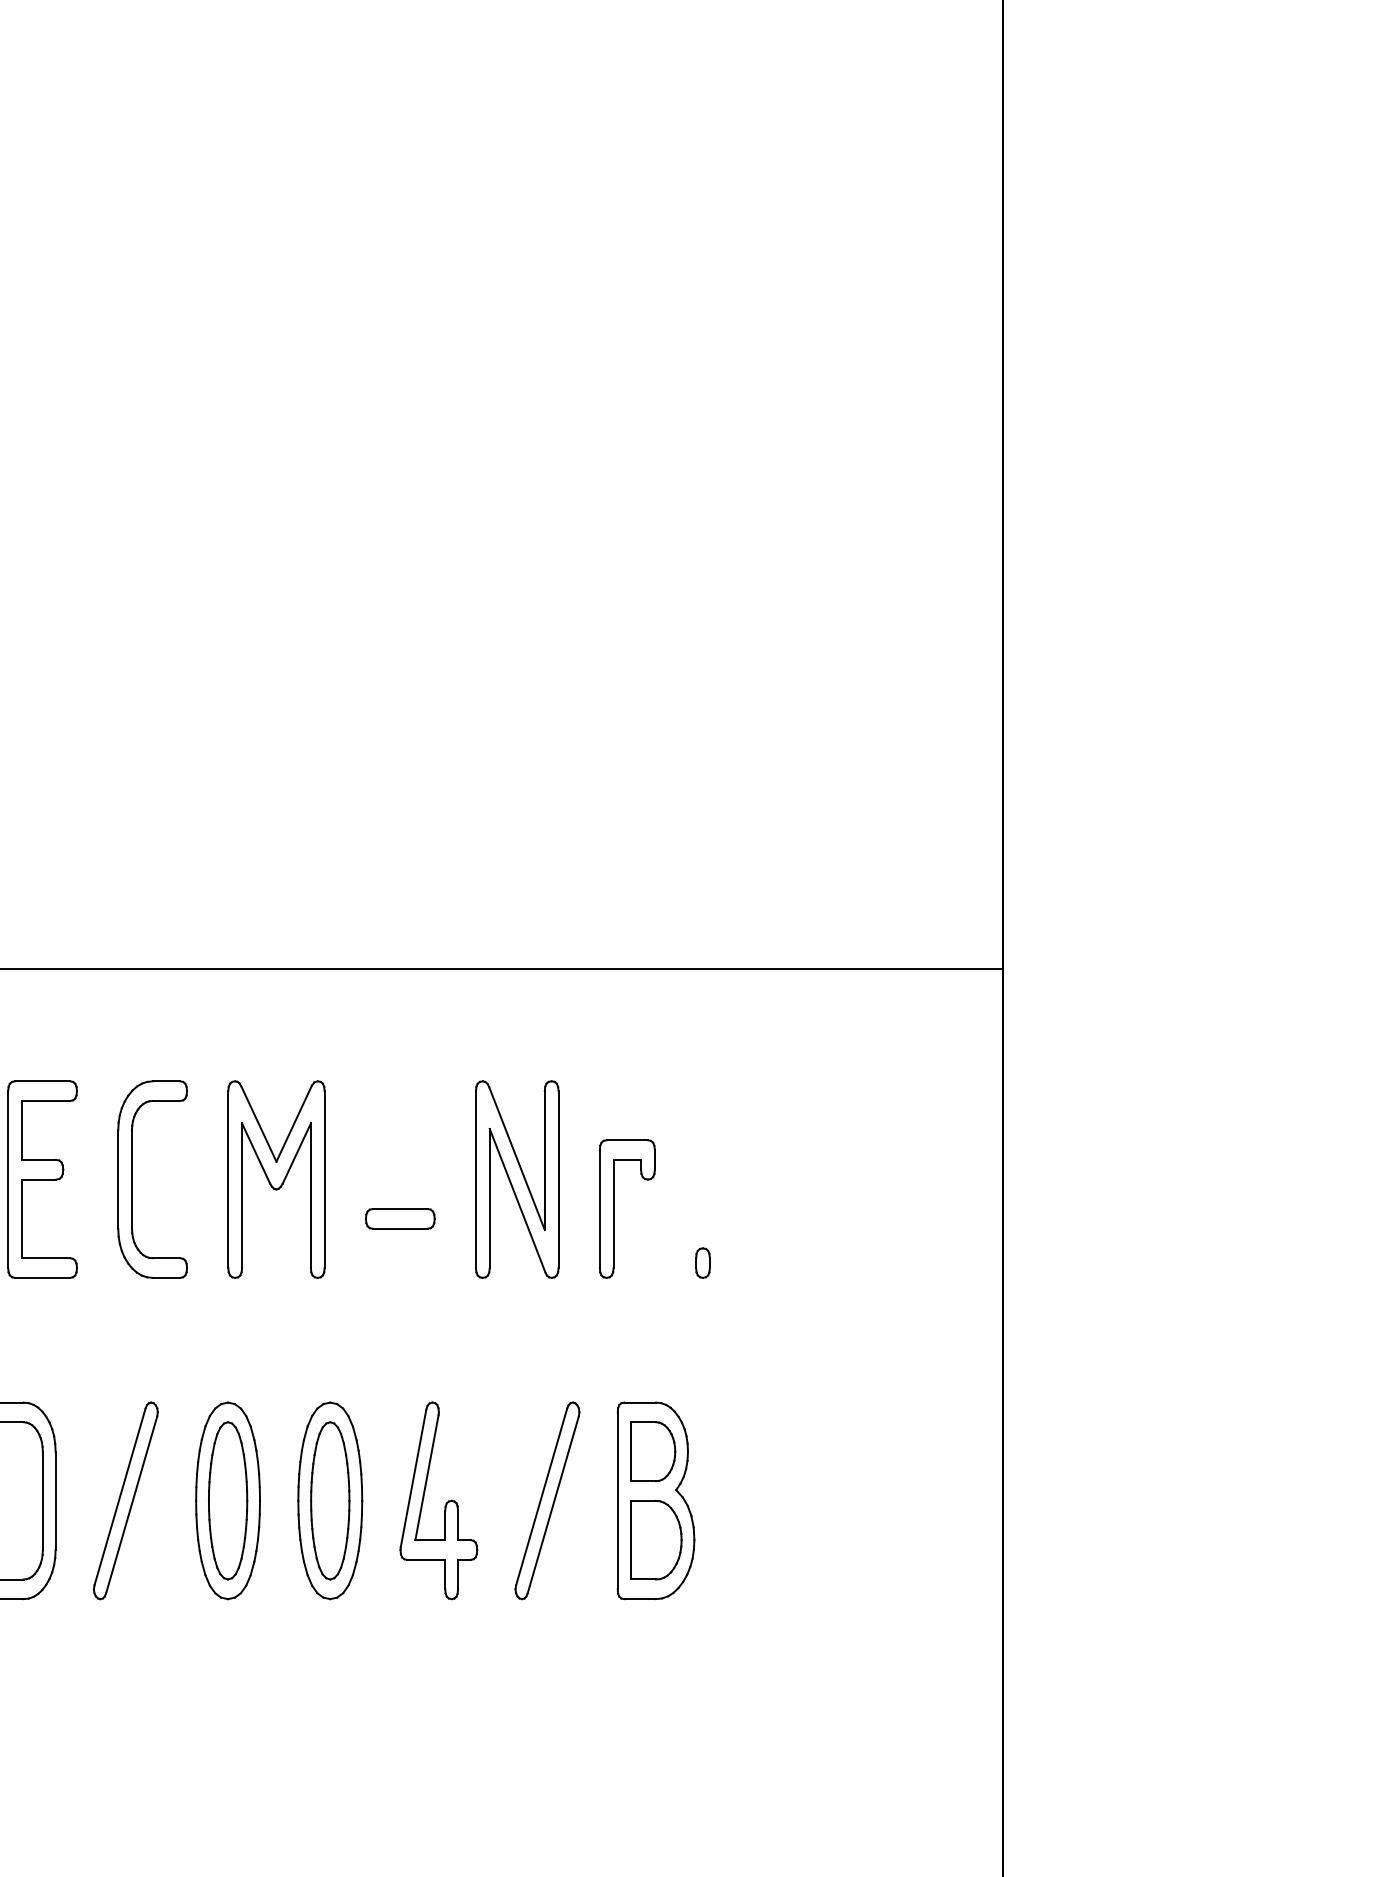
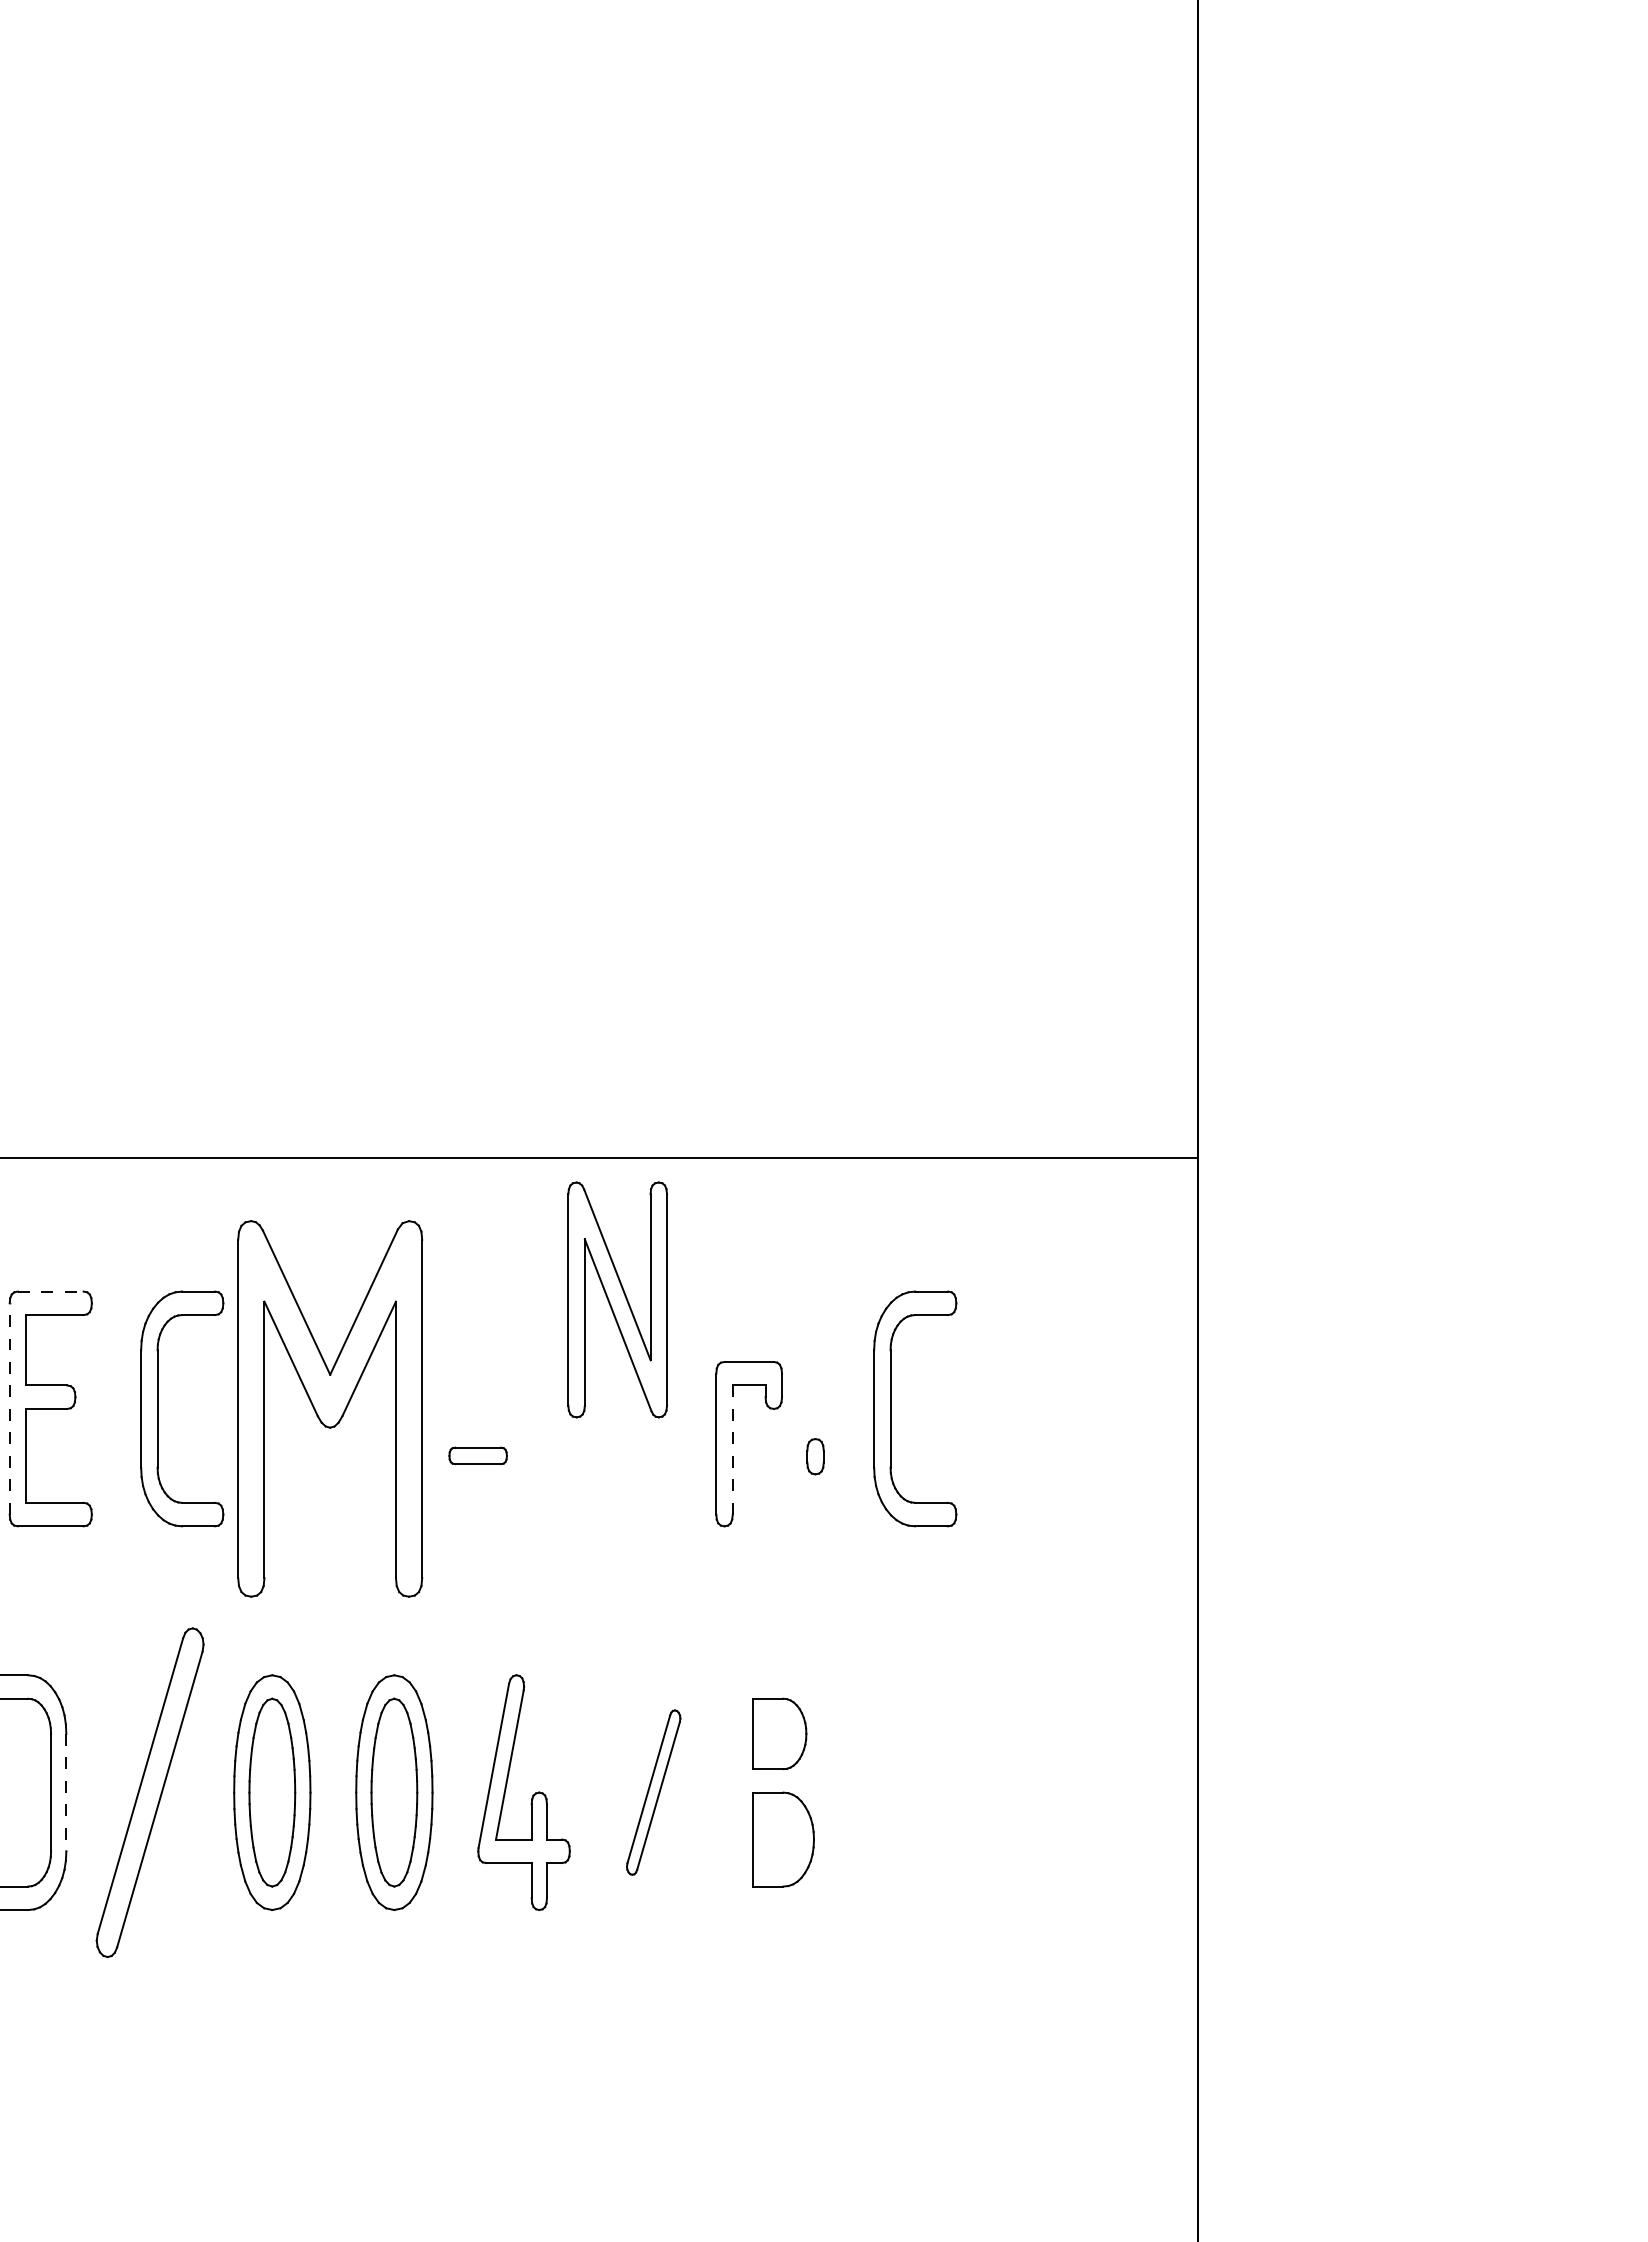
line: (42, 1081) -> (50, 1291), solid -> dashed
line: (8, 1179) -> (9, 1408), solid -> dashed
part: (275, 1179) -> (329, 1408), size x1.6
part: (517, 1179) -> (617, 1299), moved
part: (746, 1179) -> (891, 1408), added
line: (613, 1214) -> (732, 1450), solid -> dashed
part: (400, 1218) -> (478, 1455), size x0.7
part: (702, 1262) -> (815, 1456), moved
line: (55, 1500) -> (66, 1792), solid -> dashed
part: (126, 1500) -> (150, 1792), size x1.4
part: (547, 1500) -> (653, 1792), size x0.7
part: (656, 1500) -> (783, 1792), removed

